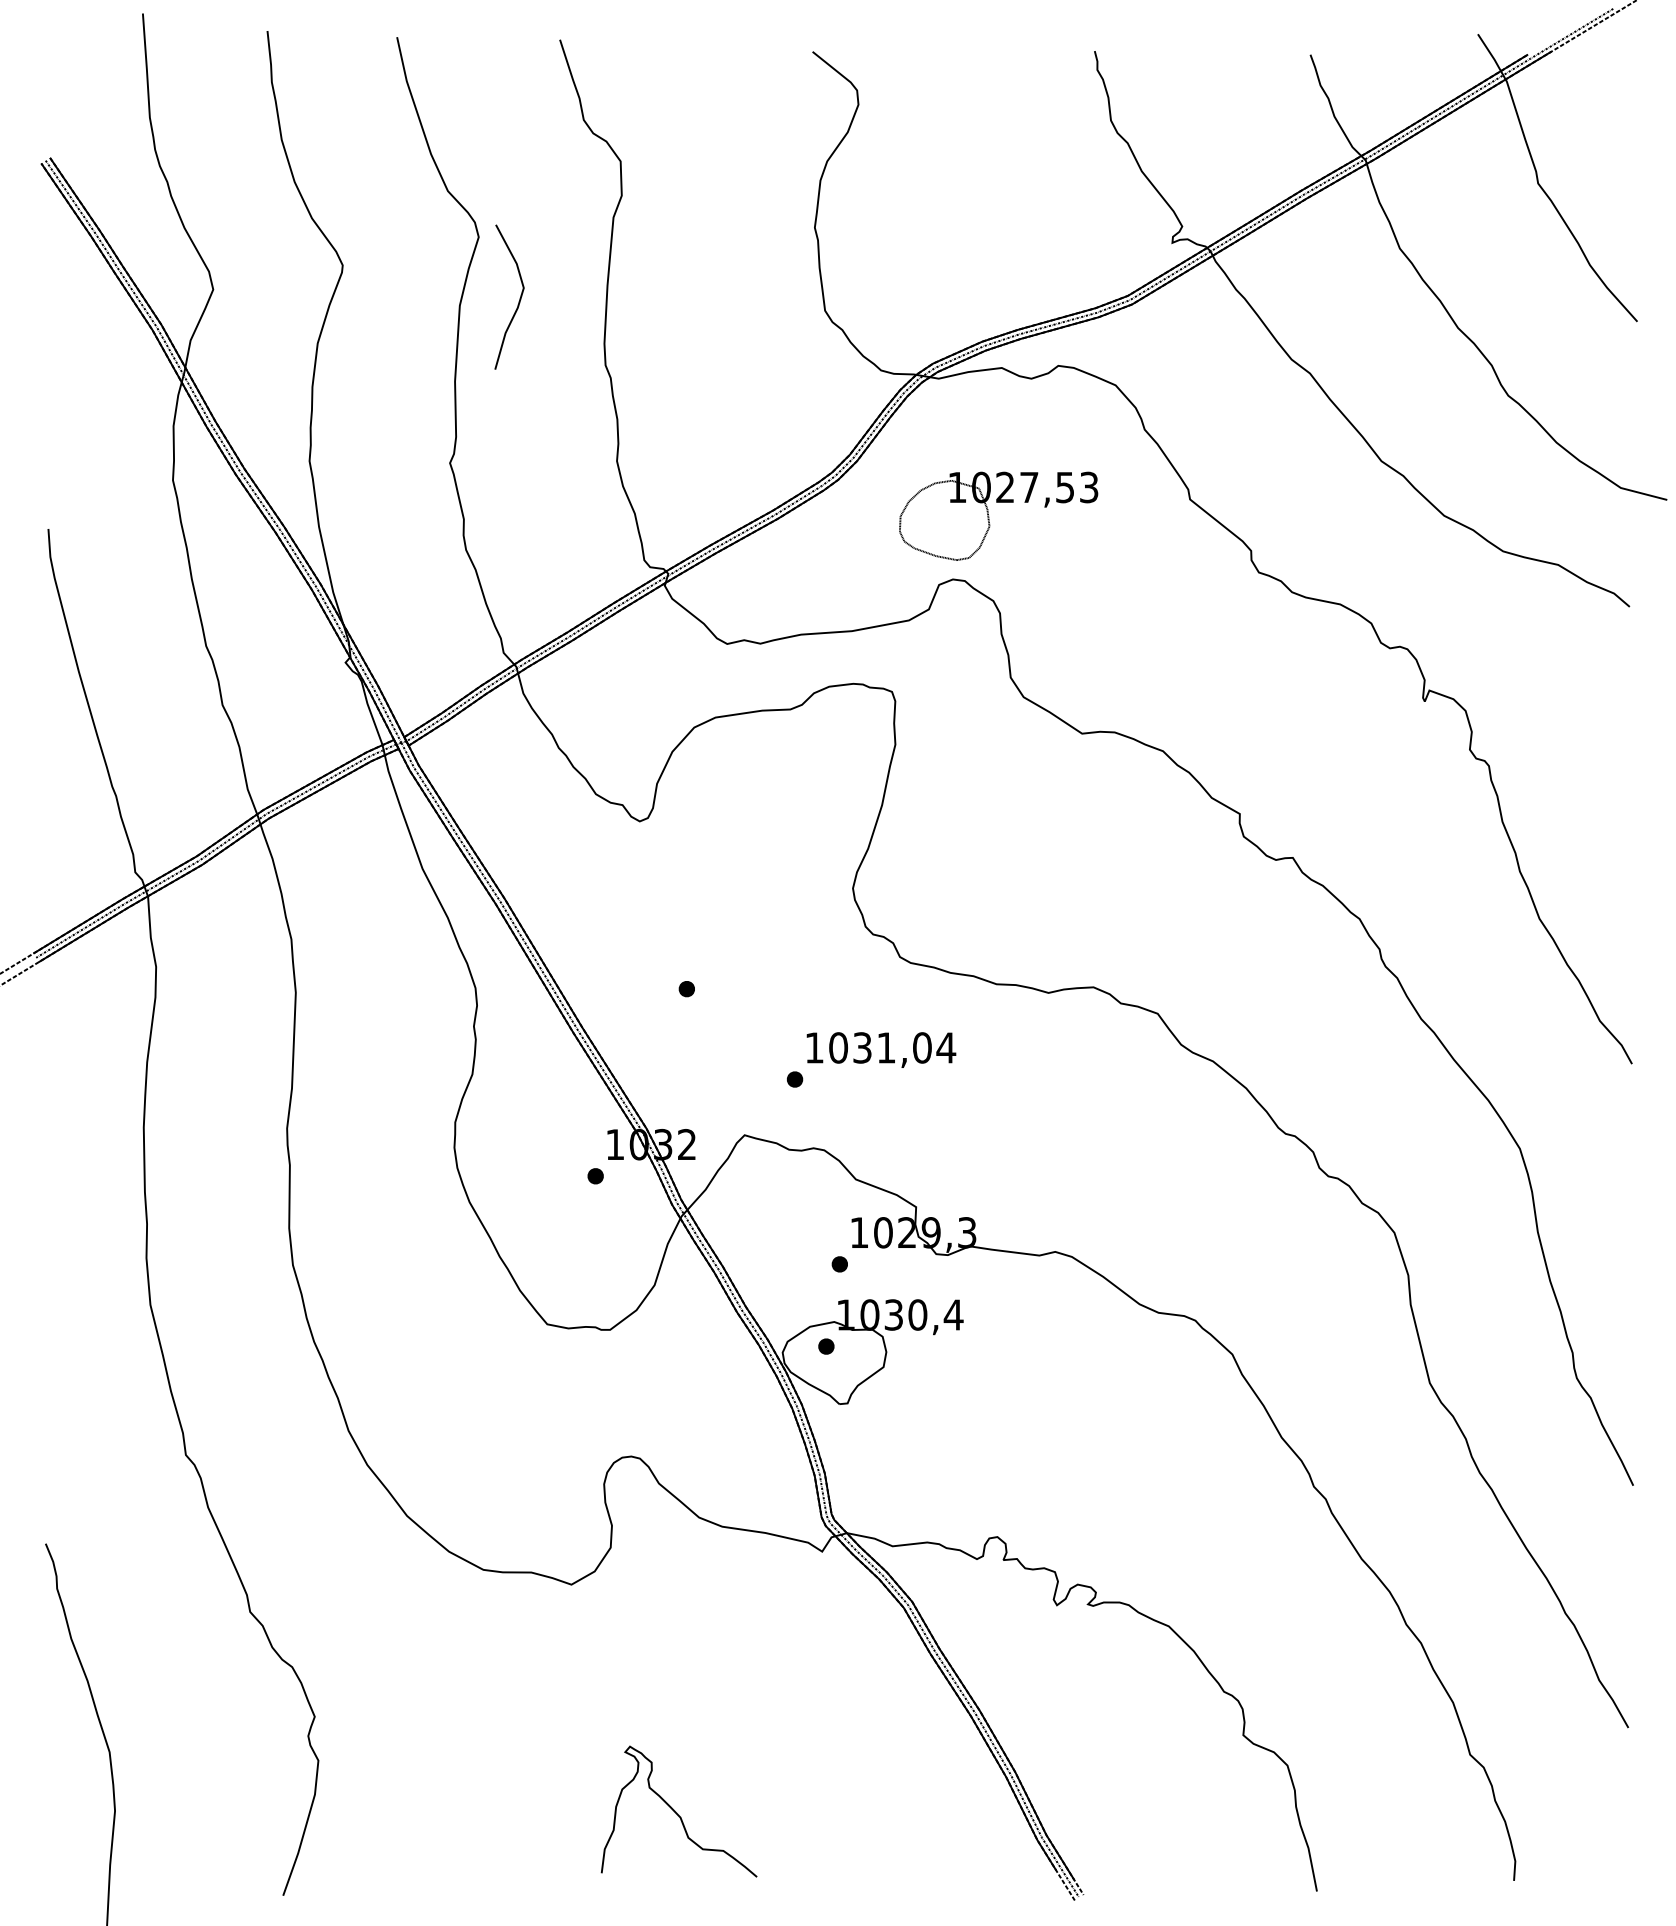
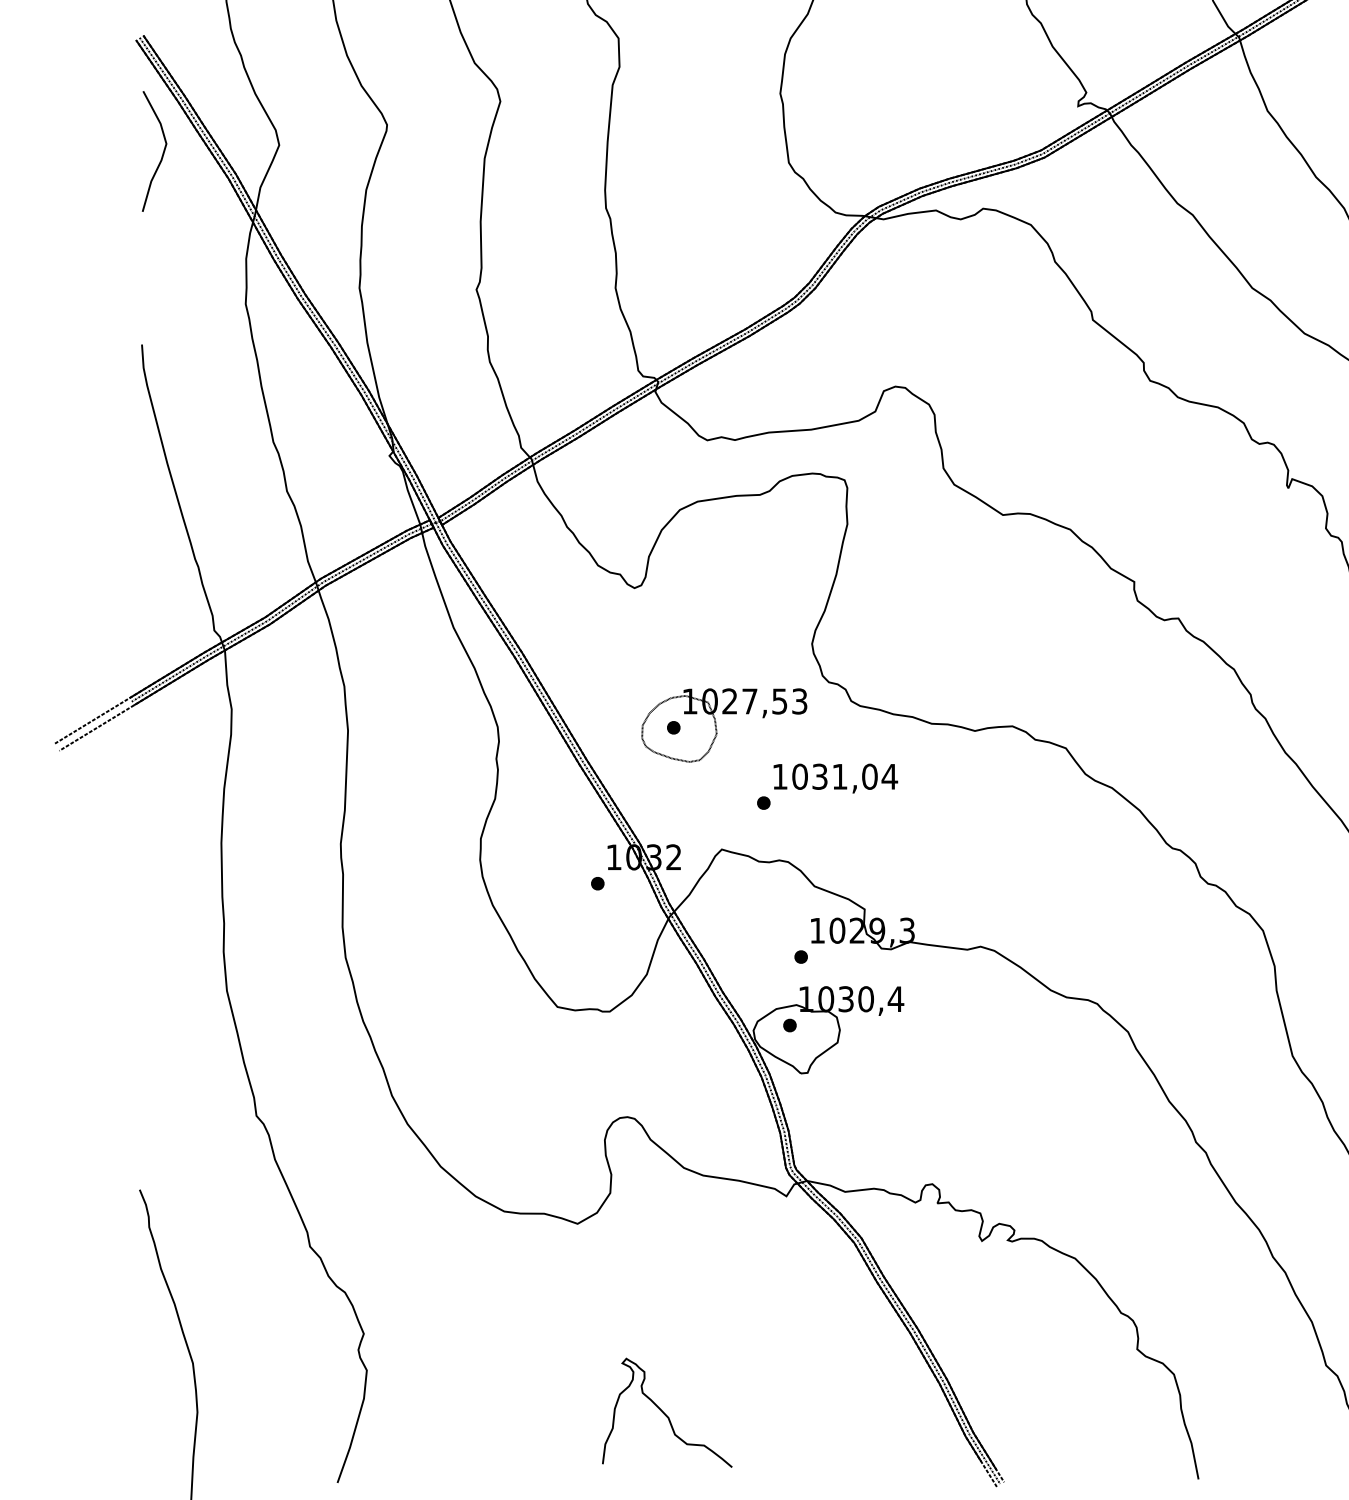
curve: (519, 298) -> (162, 152), moved
part: (989, 516) -> (716, 725), moved

